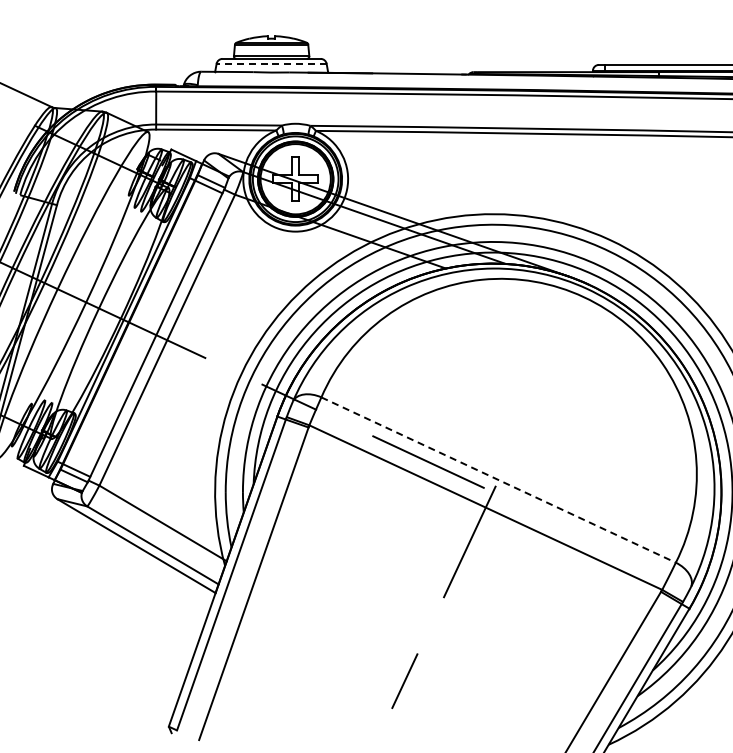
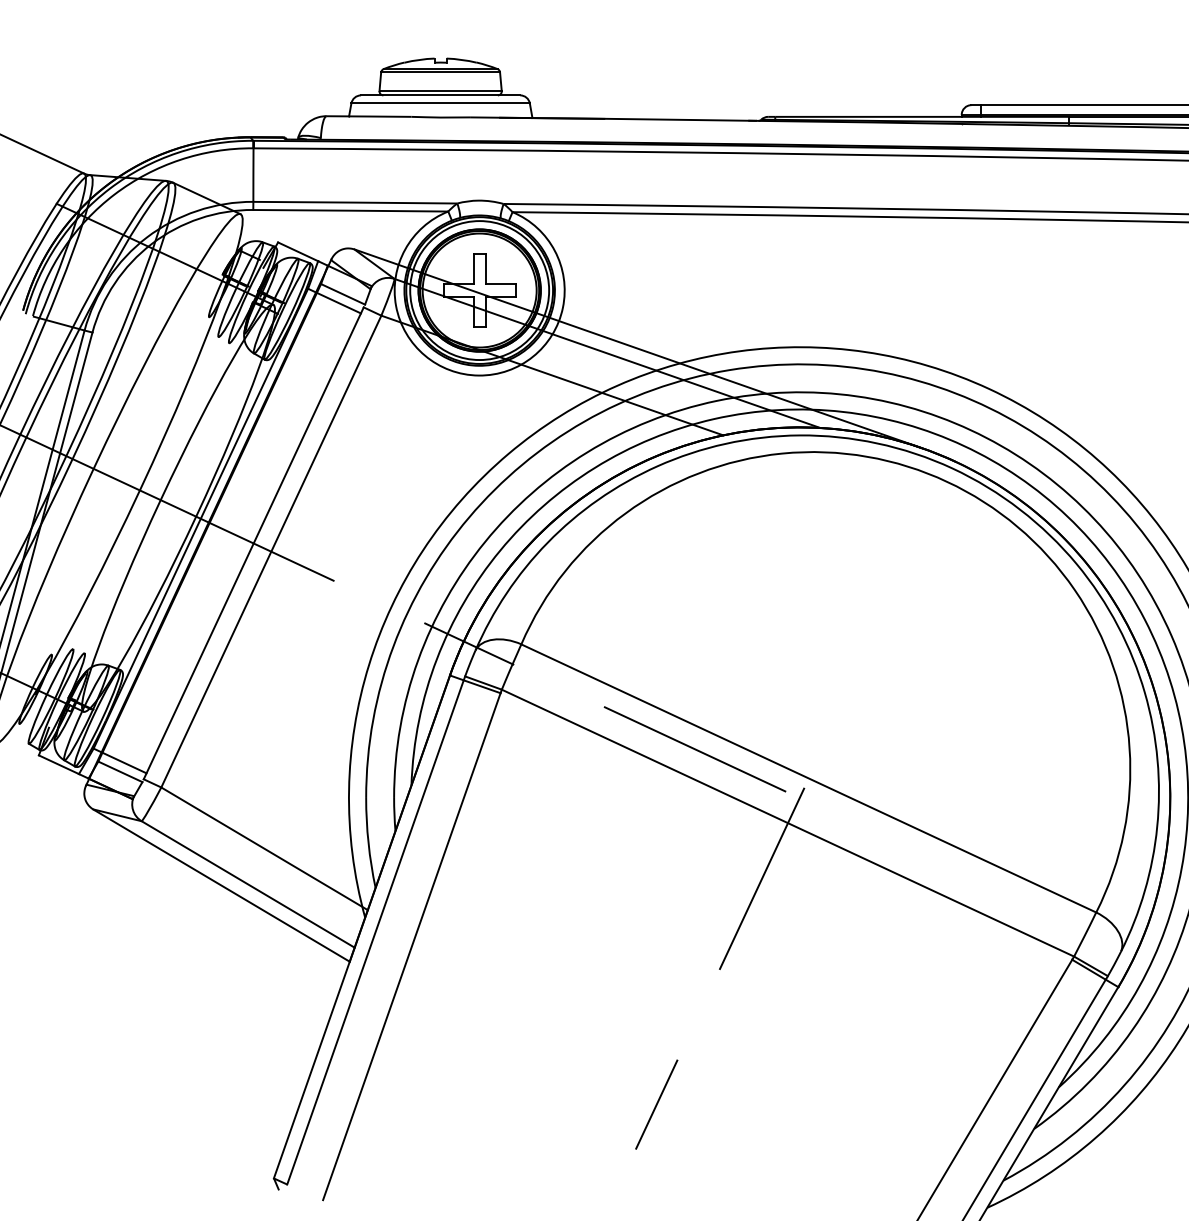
line: (271, 63) -> (440, 102), dashed -> solid
line: (498, 480) -> (808, 779), dashed -> solid

